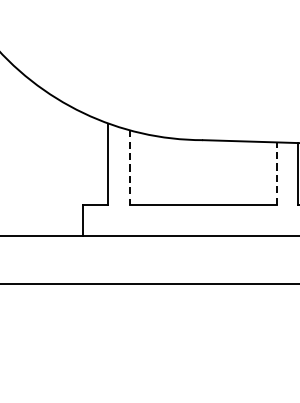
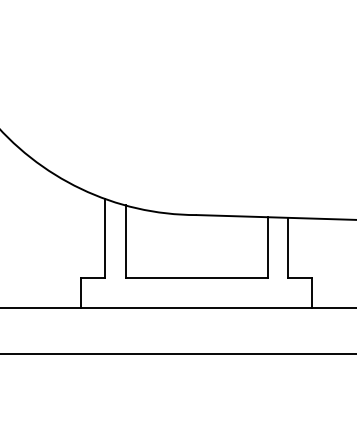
line: (129, 168) -> (125, 242), dashed -> solid
line: (276, 172) -> (267, 246), dashed -> solid

